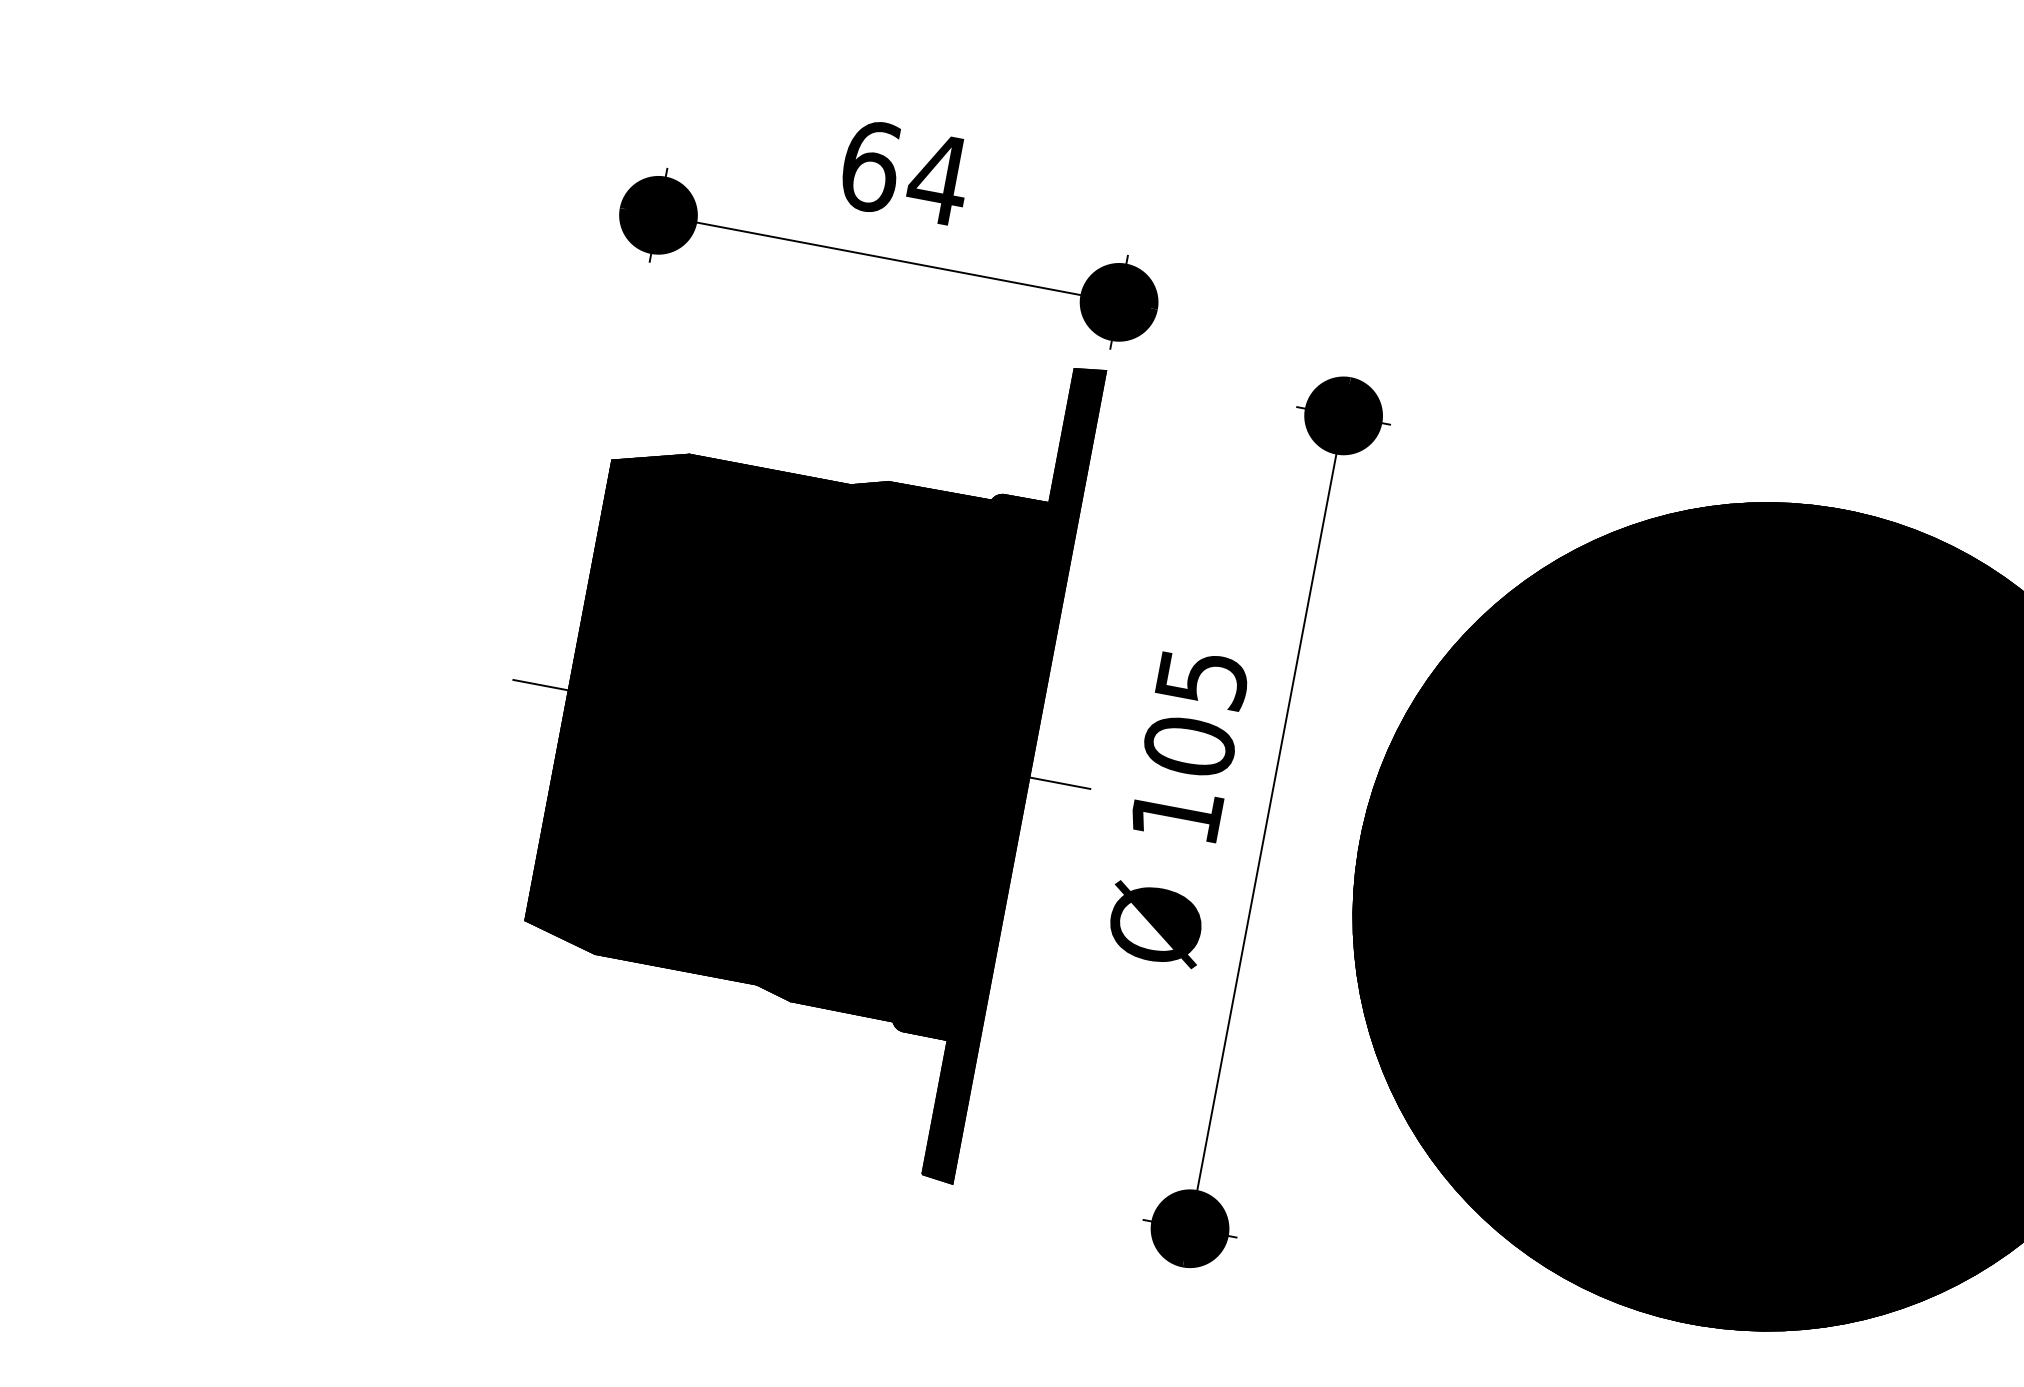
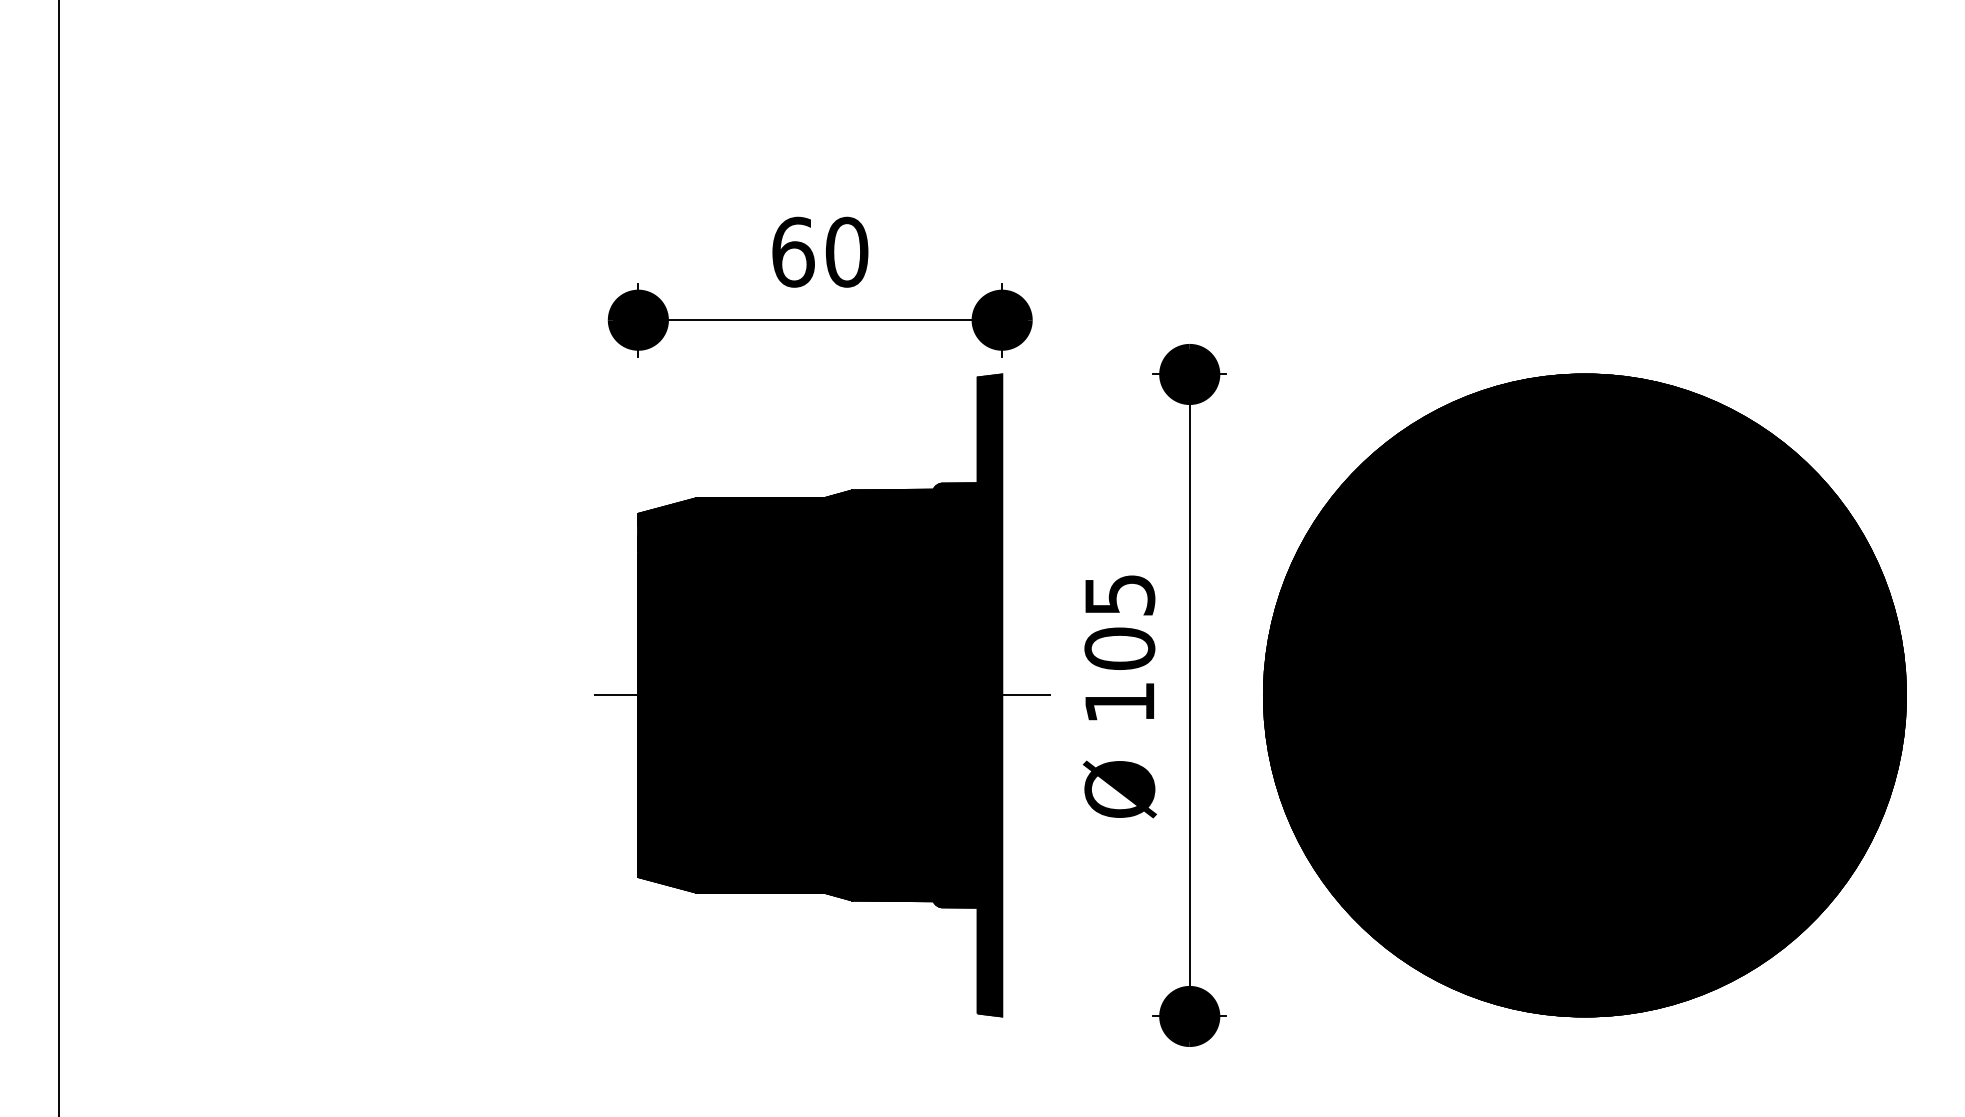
text: (938, 178) -> (846, 251), 64 -> 60

